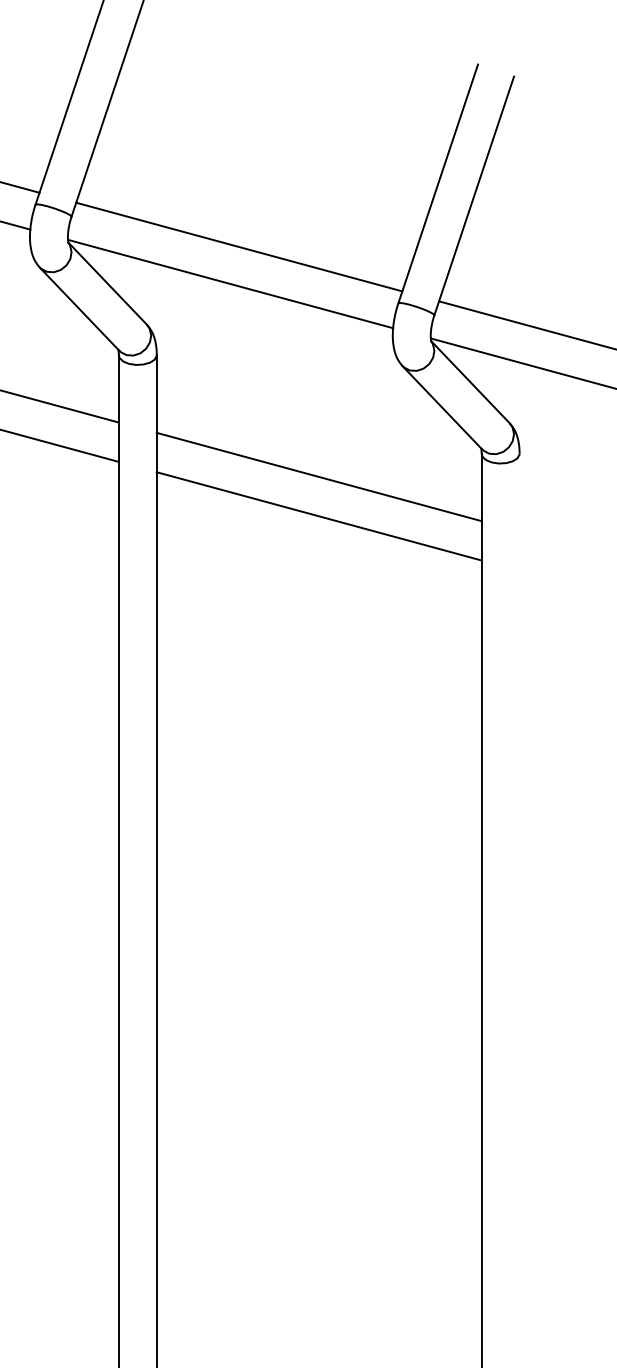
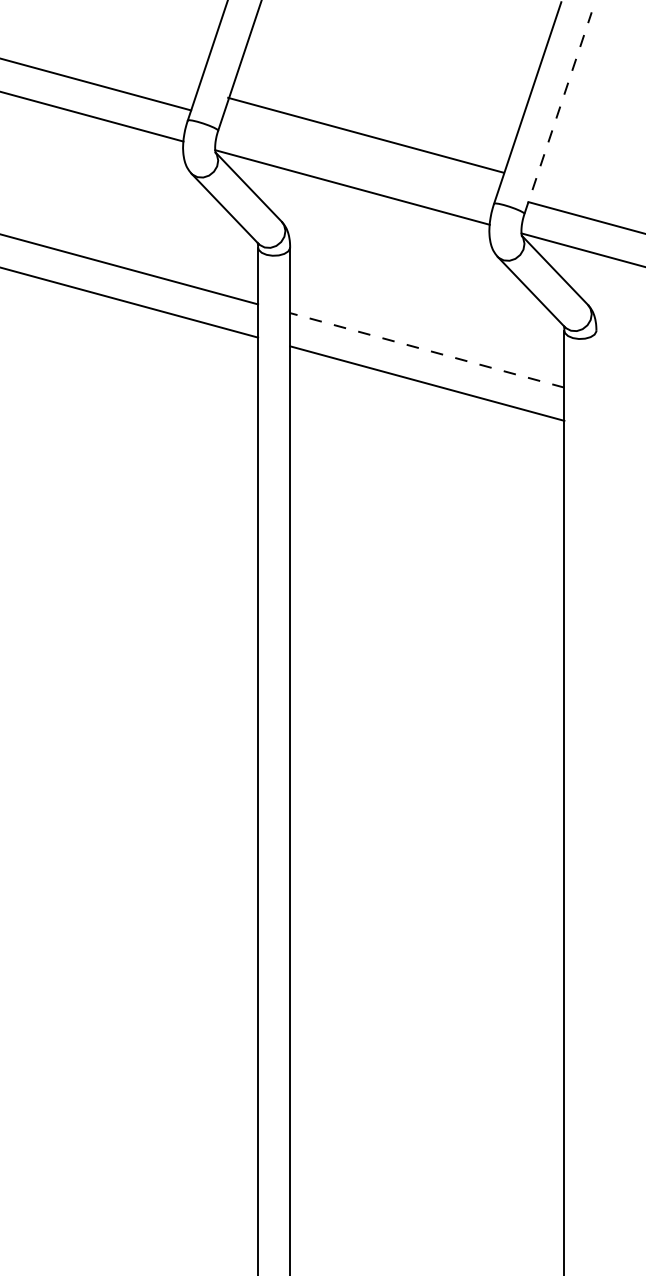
line: (474, 195) -> (558, 112), solid -> dashed
line: (238, 246) -> (365, 134), moved
line: (318, 477) -> (426, 350), solid -> dashed

